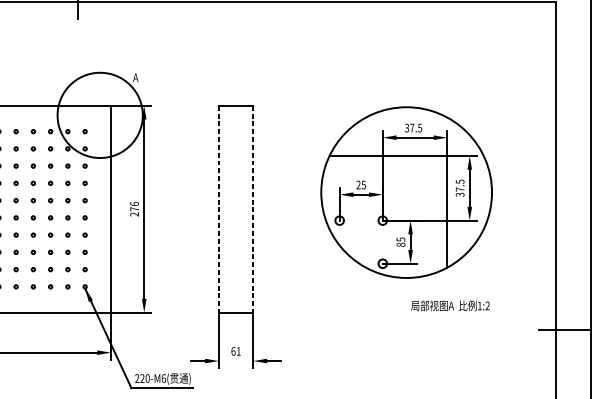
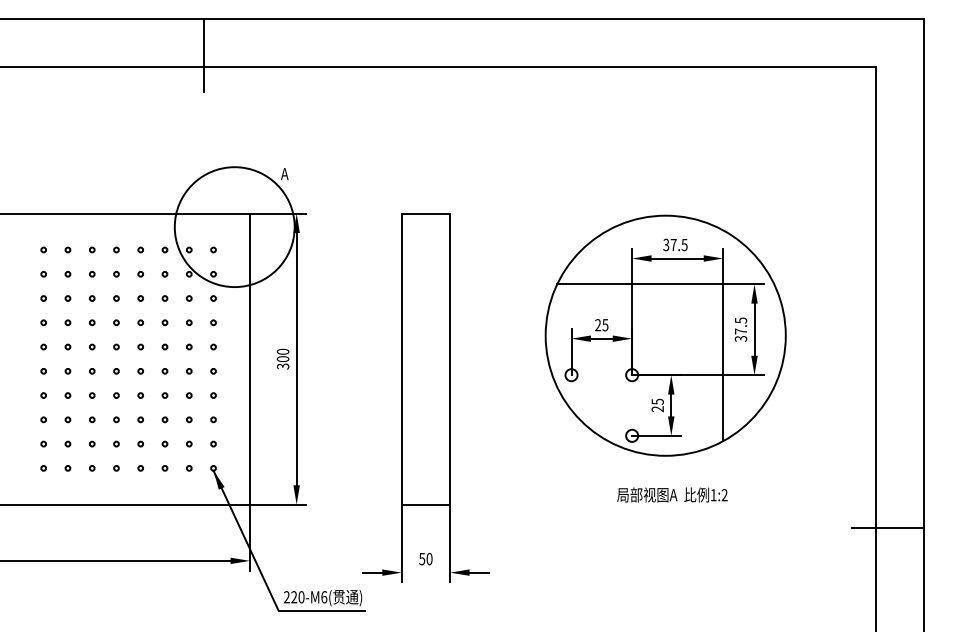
text: (134, 208) -> (283, 358), 276 -> 300
line: (218, 209) -> (401, 359), dashed -> solid
line: (253, 209) -> (450, 359), dashed -> solid
text: (400, 245) -> (657, 409), 85 -> 25
text: (450, 305) -> (672, 494), moved
text: (235, 350) -> (425, 558), 61 -> 50

